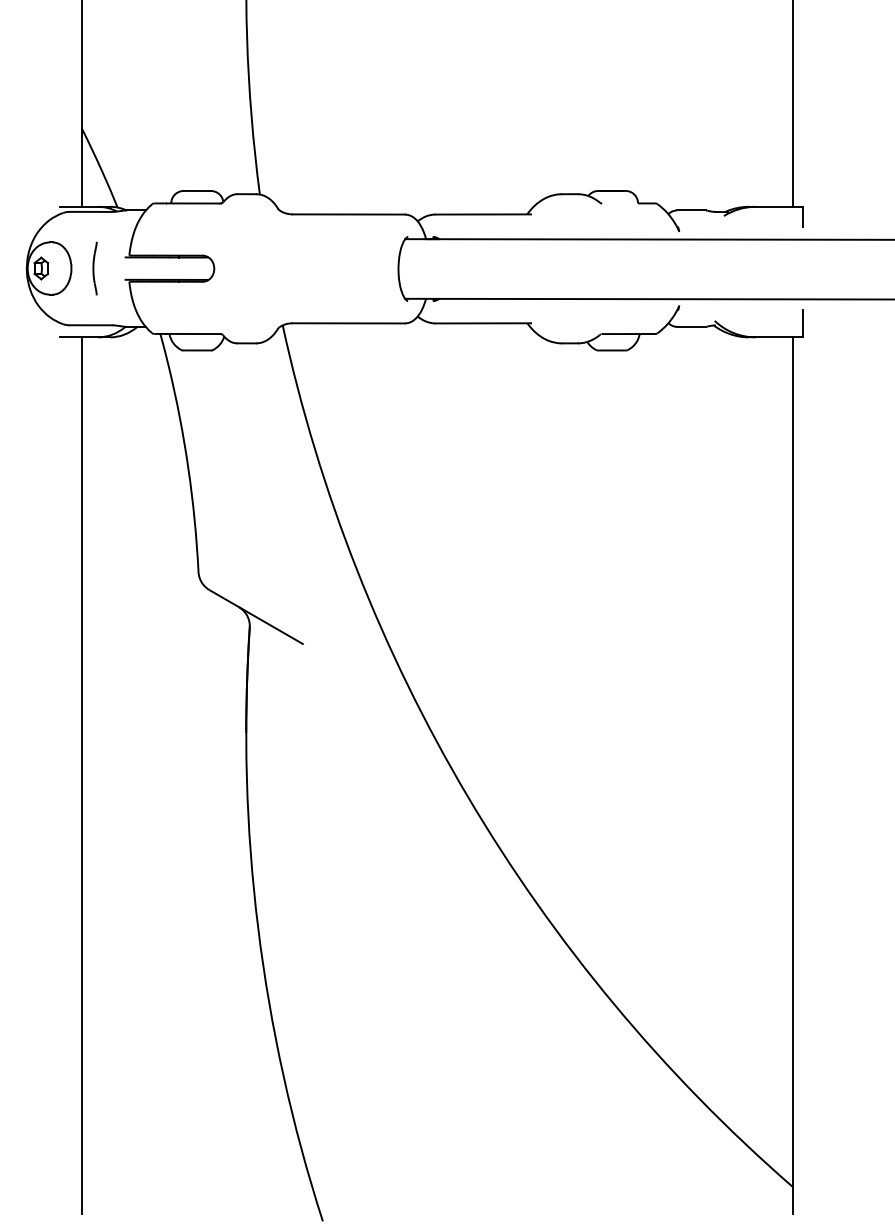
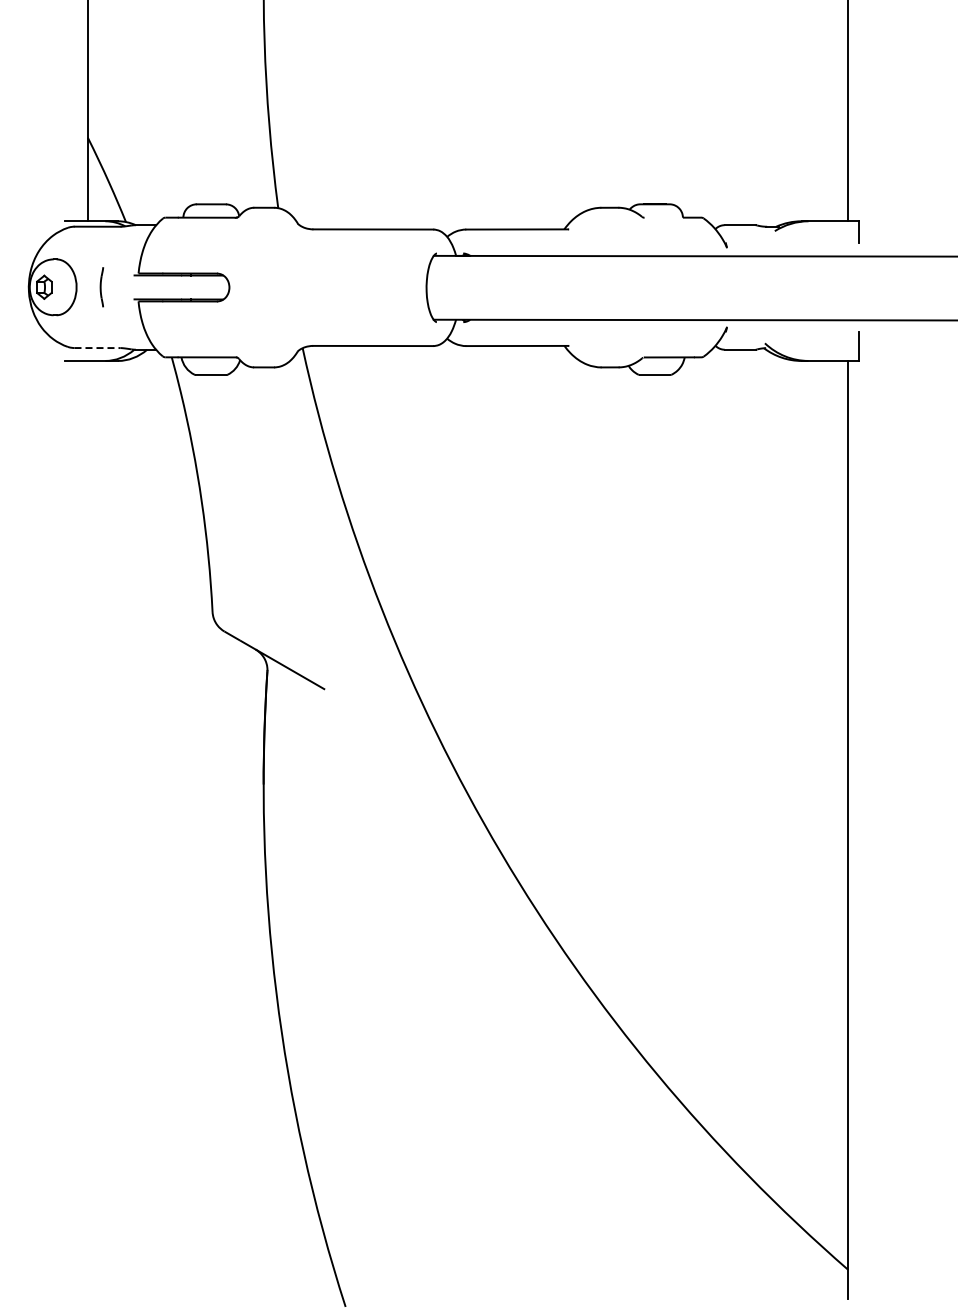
part: (94, 267) -> (101, 286), size x0.7
line: (90, 325) -> (97, 348), solid -> dashed
line: (81, 775) -> (87, 829), removed

